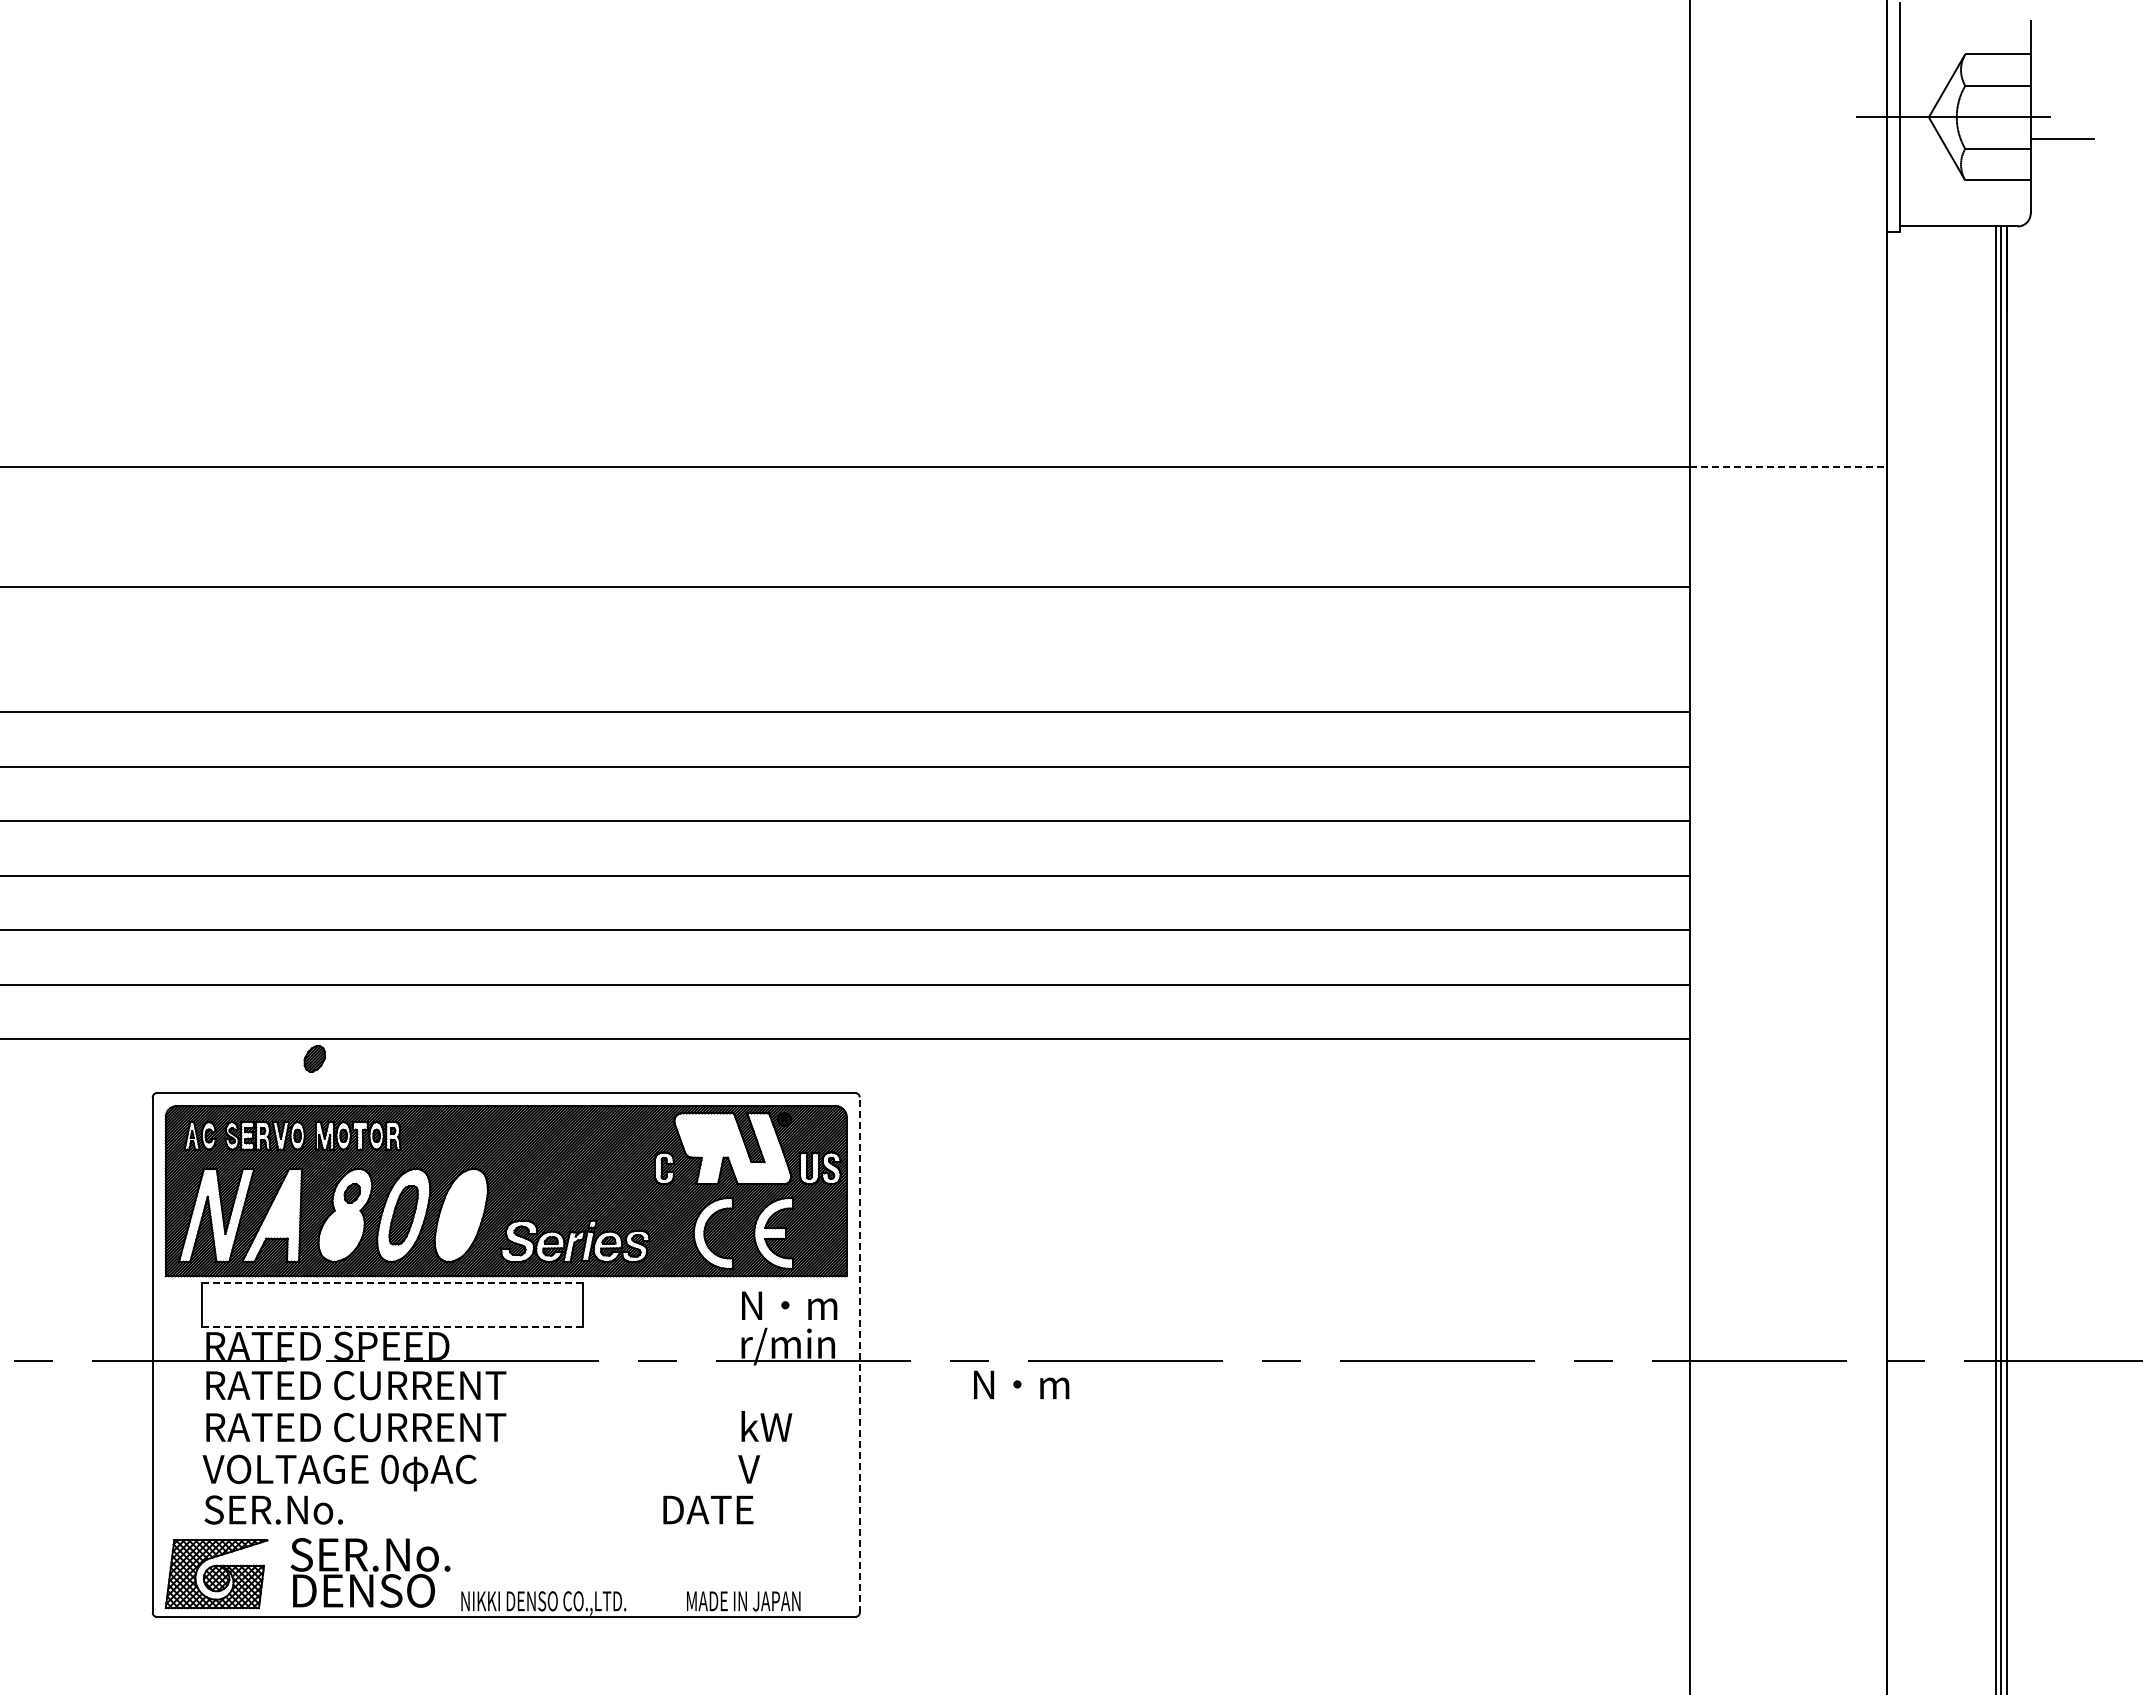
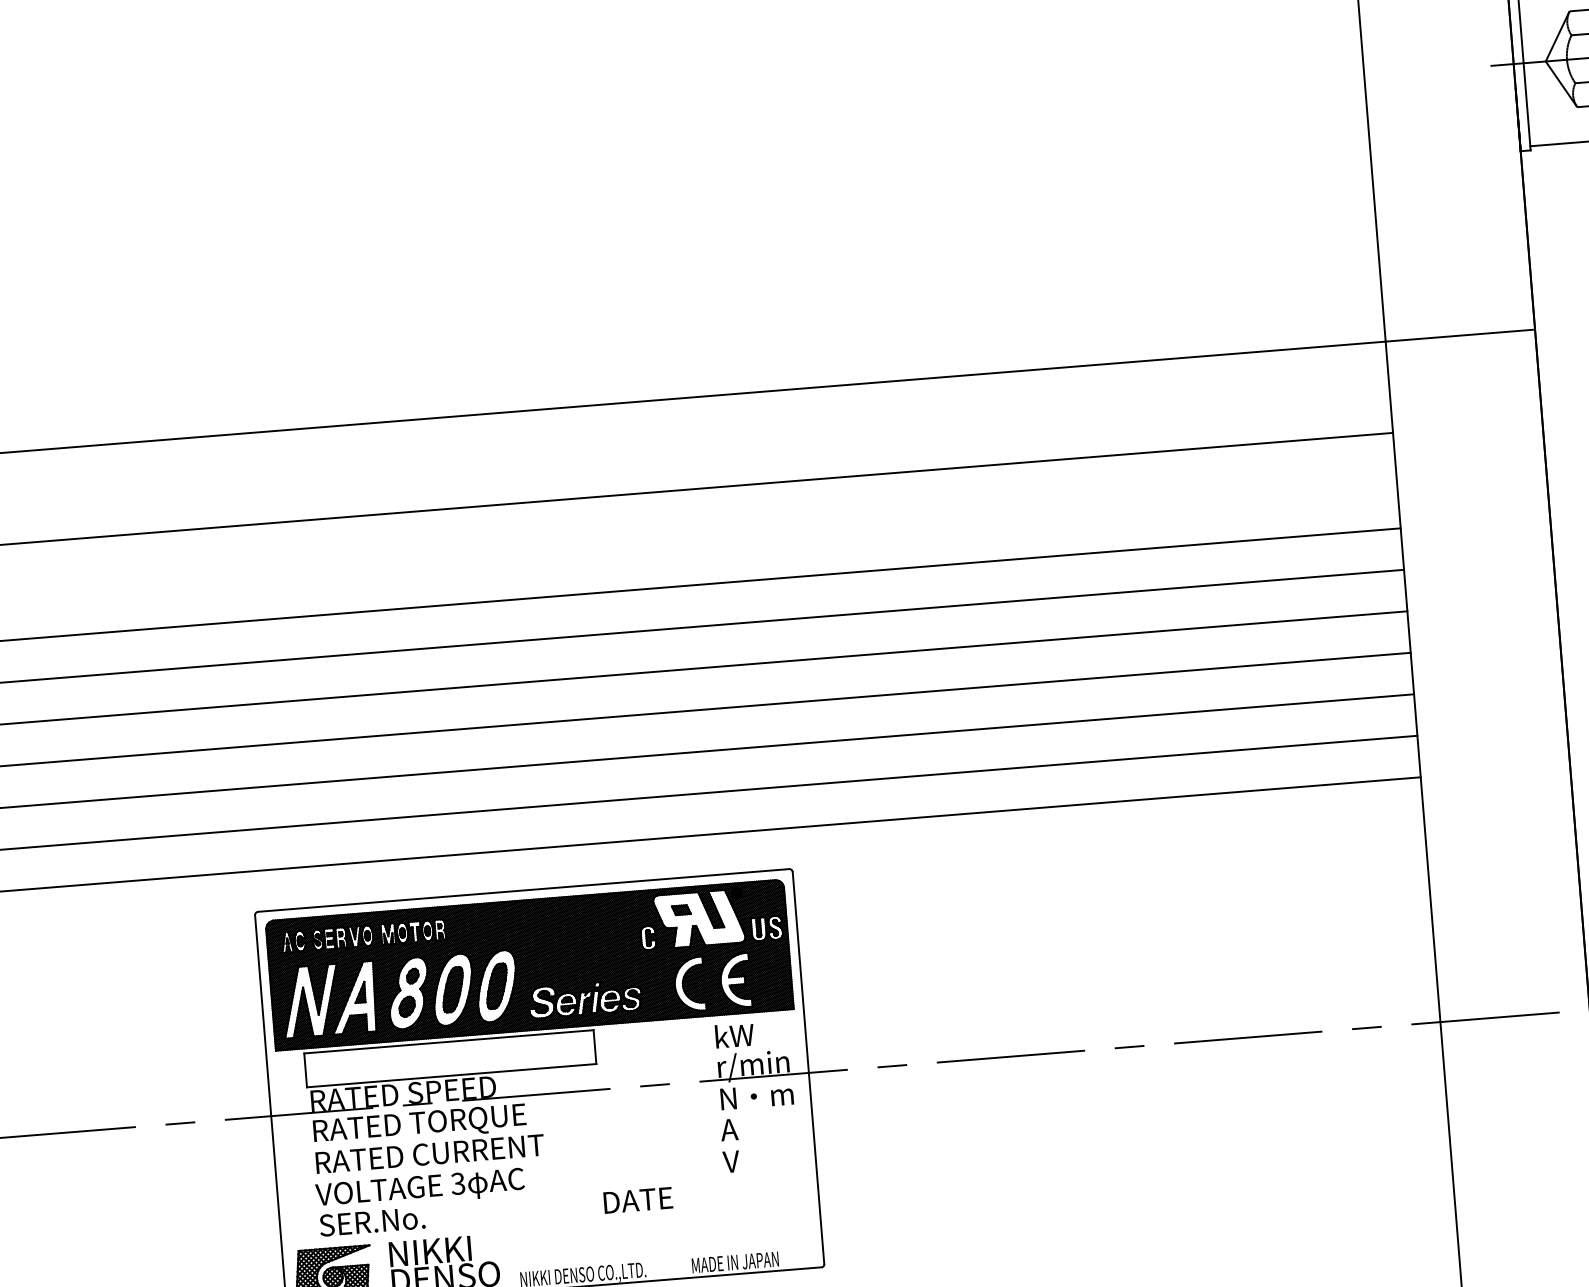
line: (1788, 466) -> (1460, 335), dashed -> solid
part: (314, 1058) -> (406, 1006), moved
part: (709, 1135) -> (680, 910), added
part: (281, 1208) -> (359, 992), added
part: (461, 1215) -> (497, 986), added
line: (393, 1282) -> (449, 1041), dashed -> solid
text: (789, 1304) -> (751, 1033), N・m -> kW
line: (392, 1327) -> (451, 1075), dashed -> solid
line: (859, 1355) -> (808, 1068), dashed -> solid
text: (1021, 1384) -> (757, 1096), moved
text: (419, 1388) -> (475, 1120), RATED CURRENT -> RATED TORQUE
text: (765, 1426) -> (741, 1128), kW -> A
text: (389, 1469) -> (457, 1183), 0 -> 3
text: (708, 1509) -> (638, 1199), moved
text: (370, 1554) -> (448, 1249), SER.No. -> NIKKI

